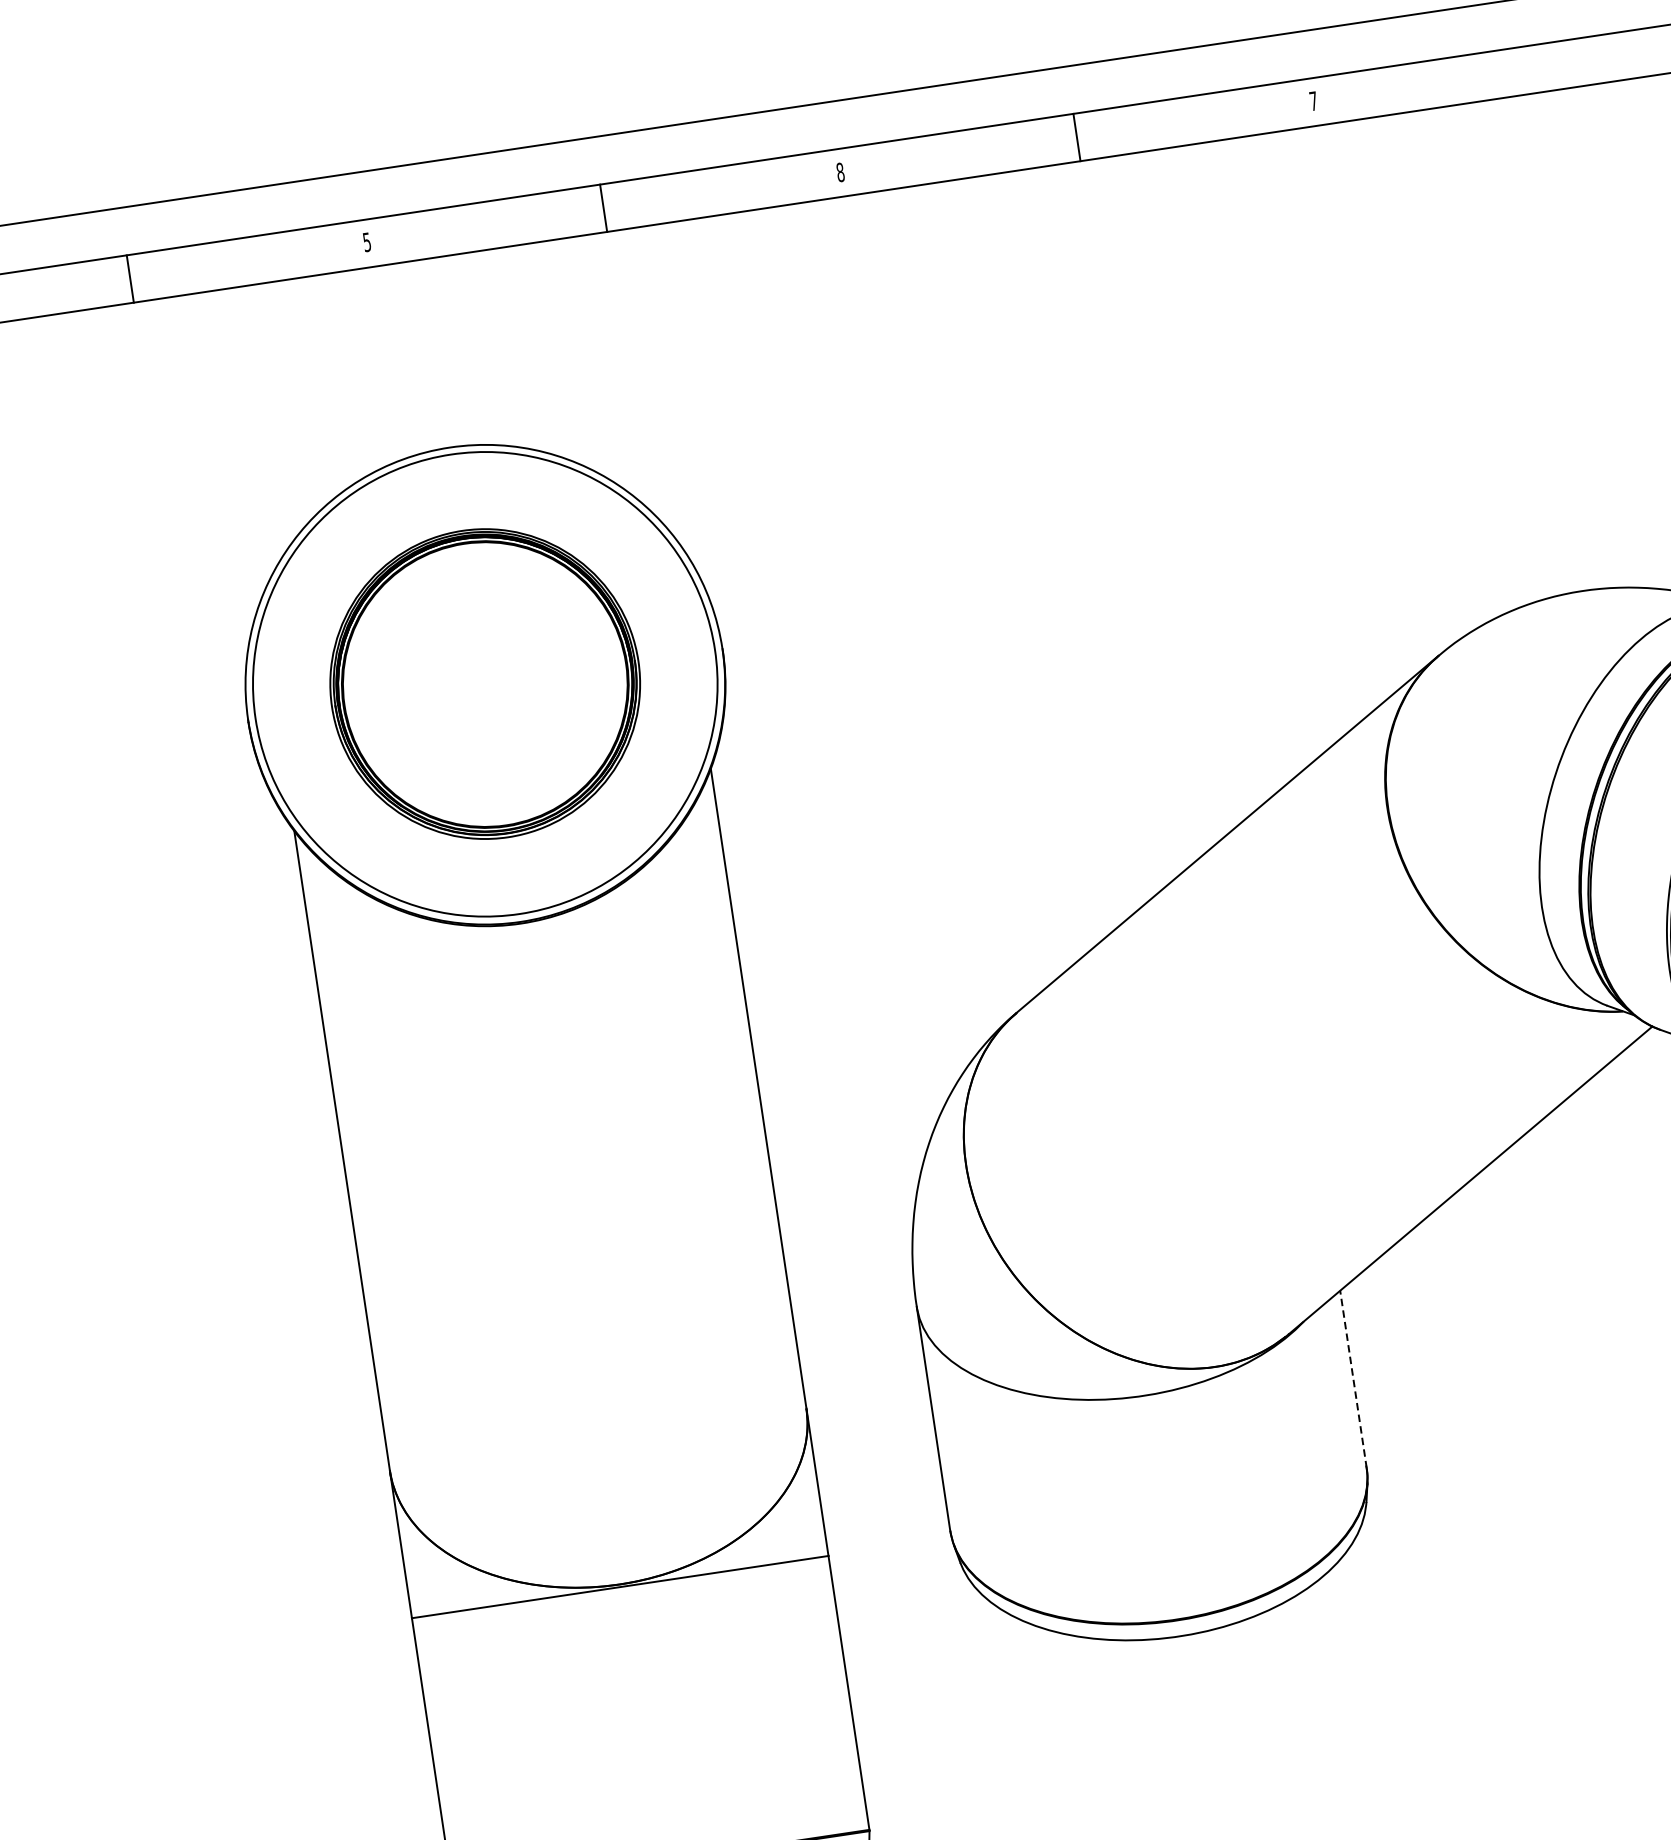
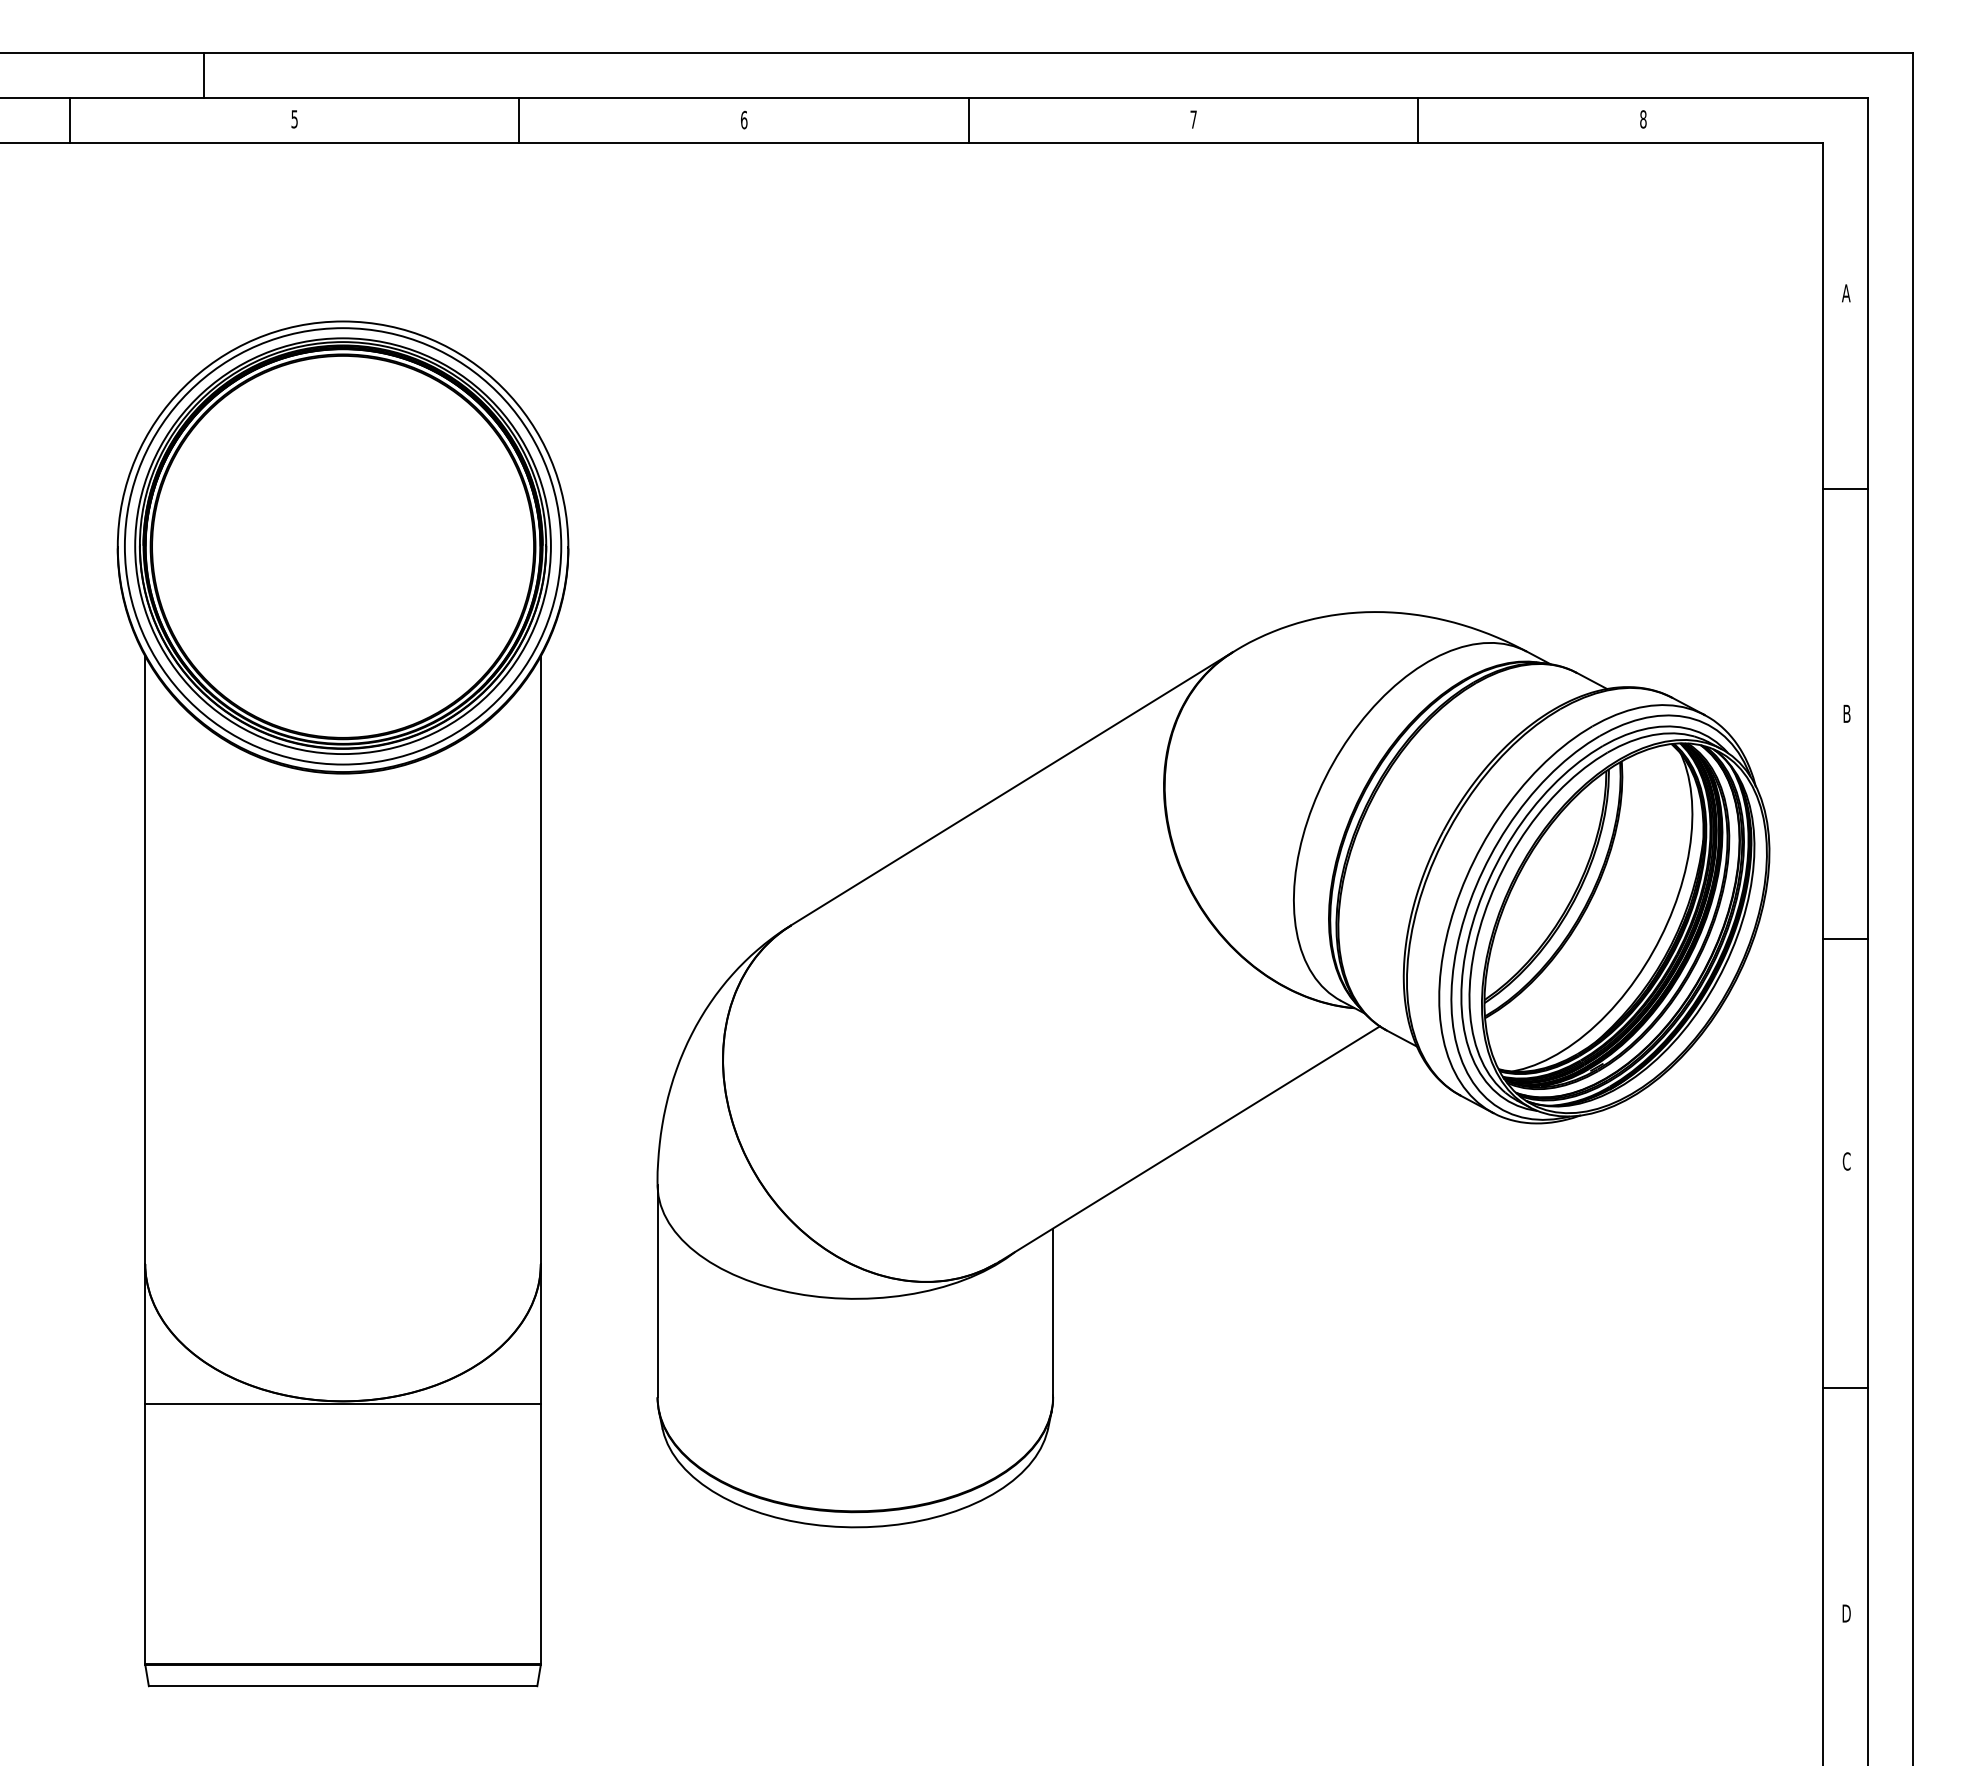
line: (1550, 66) -> (1418, 120), added
text: (839, 171) -> (743, 119), 8 -> 6
line: (265, 210) -> (204, 75), added
part: (484, 683) -> (342, 545), size x1.43
line: (1353, 1379) -> (1053, 1312), dashed -> solid

